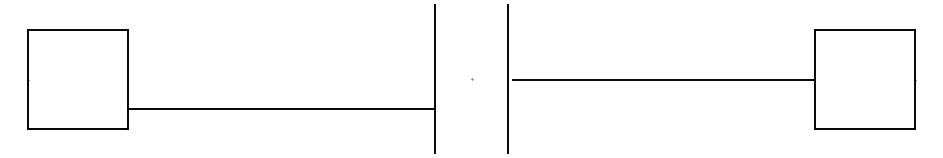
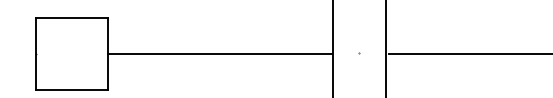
line: (280, 108) -> (219, 53), moved

